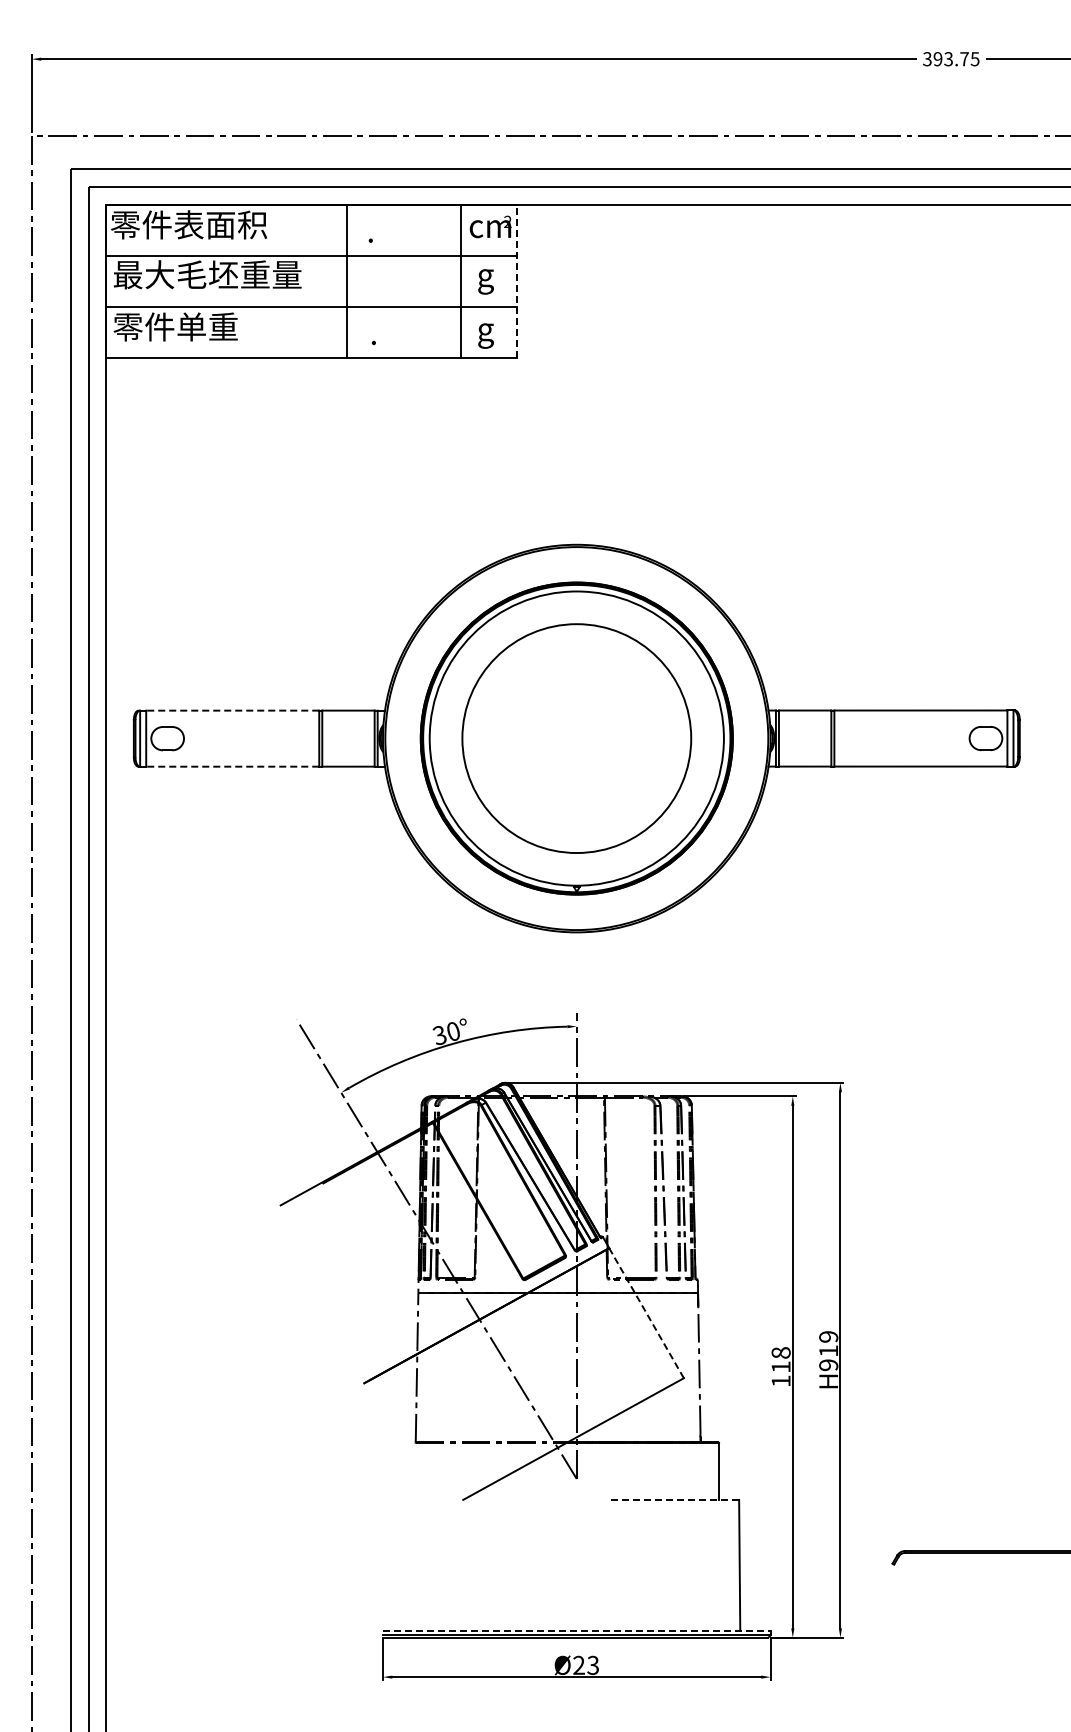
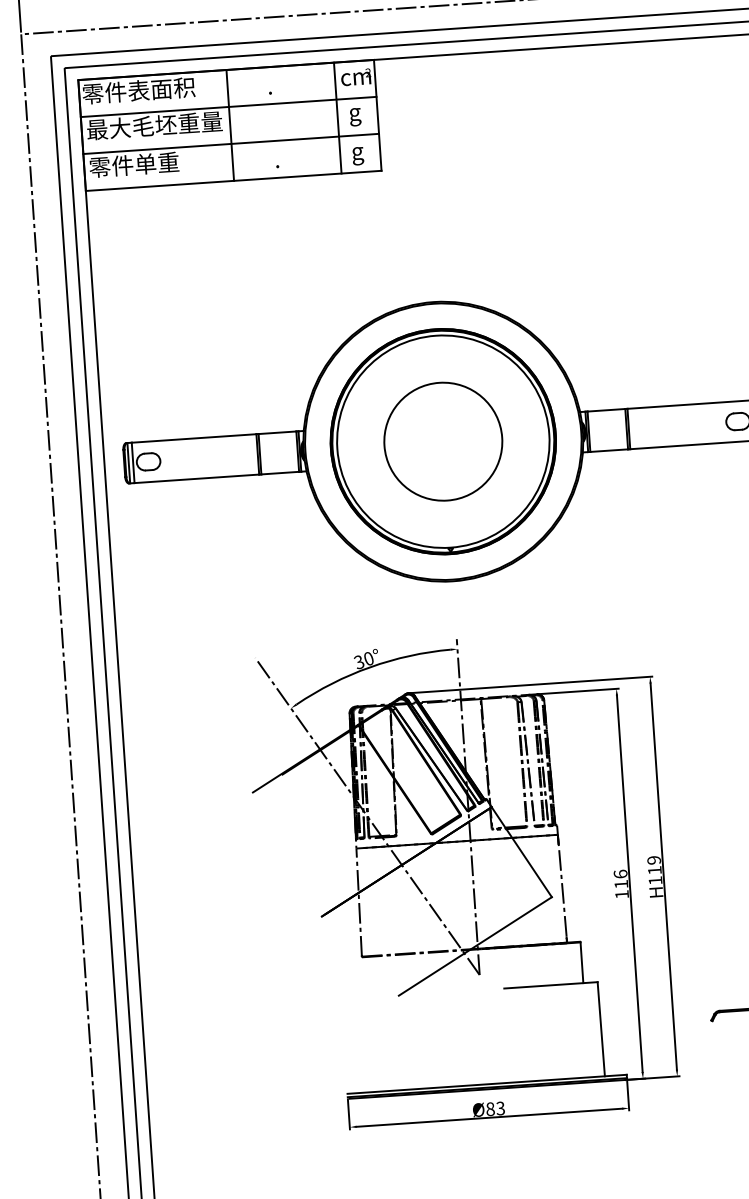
line: (347, 281) -> (230, 125), moved
line: (516, 281) -> (377, 115), dashed -> solid
line: (232, 710) -> (193, 438), dashed -> solid
circle: (576, 738) -> (443, 441), size x0.71
line: (232, 766) -> (196, 478), dashed -> solid
line: (646, 1313) -> (521, 852), dashed -> solid
text: (780, 1352) -> (620, 873), 118 -> 116
text: (828, 1365) -> (655, 880), H919 -> H119
line: (674, 1499) -> (551, 985), dashed -> solid
line: (576, 1630) -> (486, 1084), dashed -> solid
text: (578, 1665) -> (490, 1109), Ø23 -> Ø83

